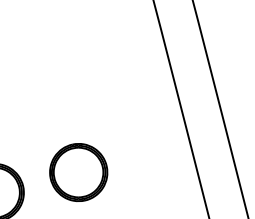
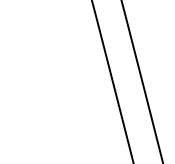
part: (78, 172) -> (34, 126), removed

